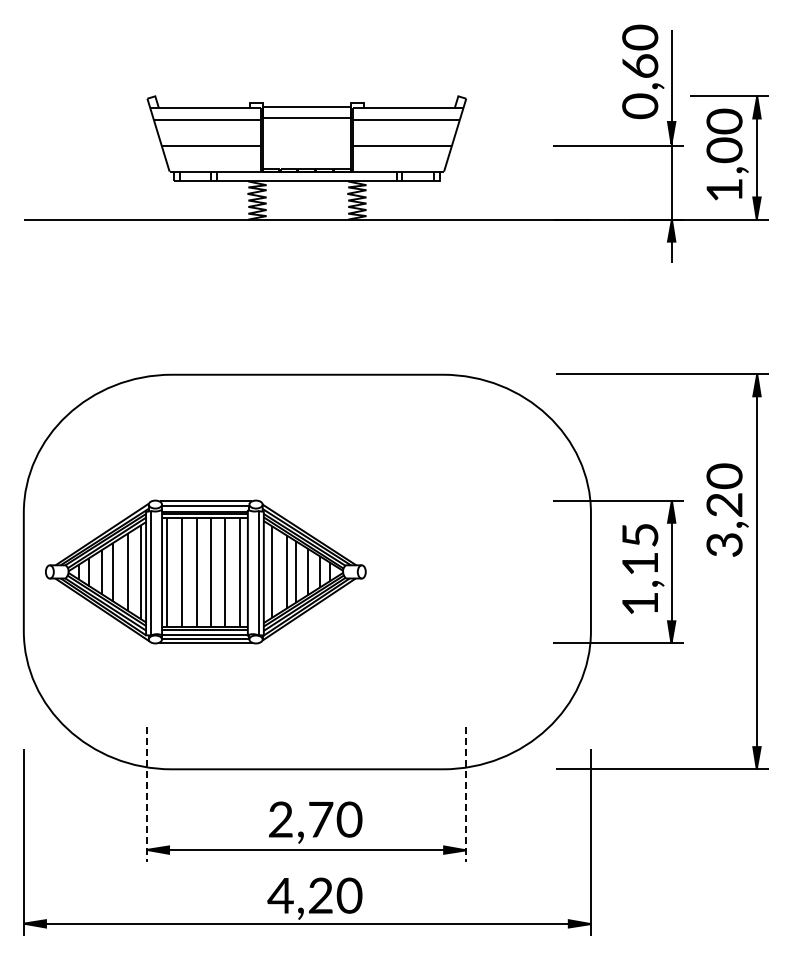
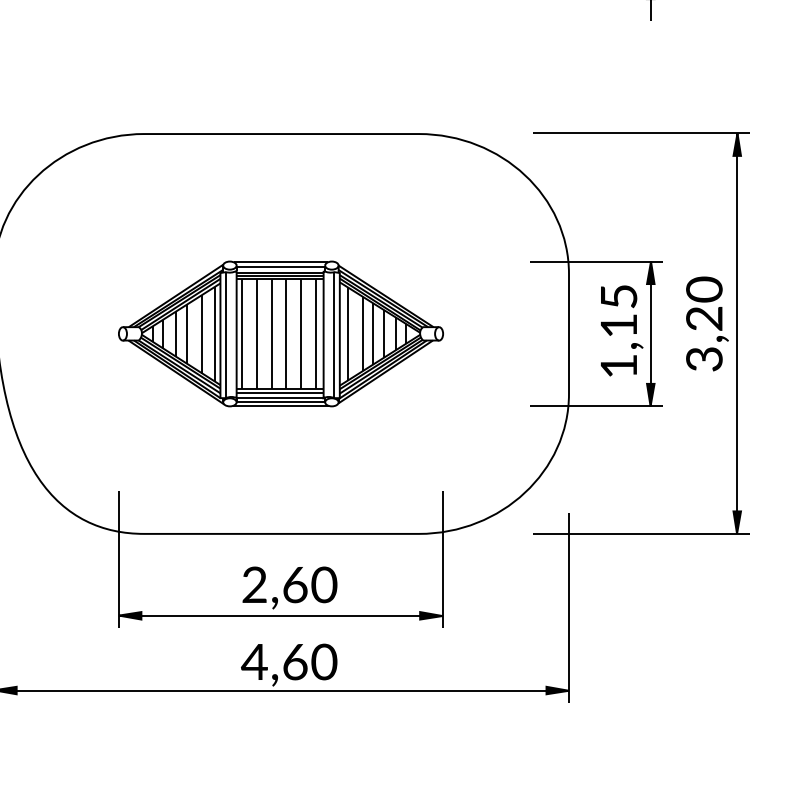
text: (727, 509) -> (707, 323), moved
part: (205, 571) -> (280, 333), moved
line: (146, 794) -> (118, 559), dashed -> solid
line: (466, 794) -> (442, 559), dashed -> solid
text: (321, 819) -> (295, 584), 2,70 -> 2,60
text: (320, 895) -> (294, 661), 4,20 -> 4,60

